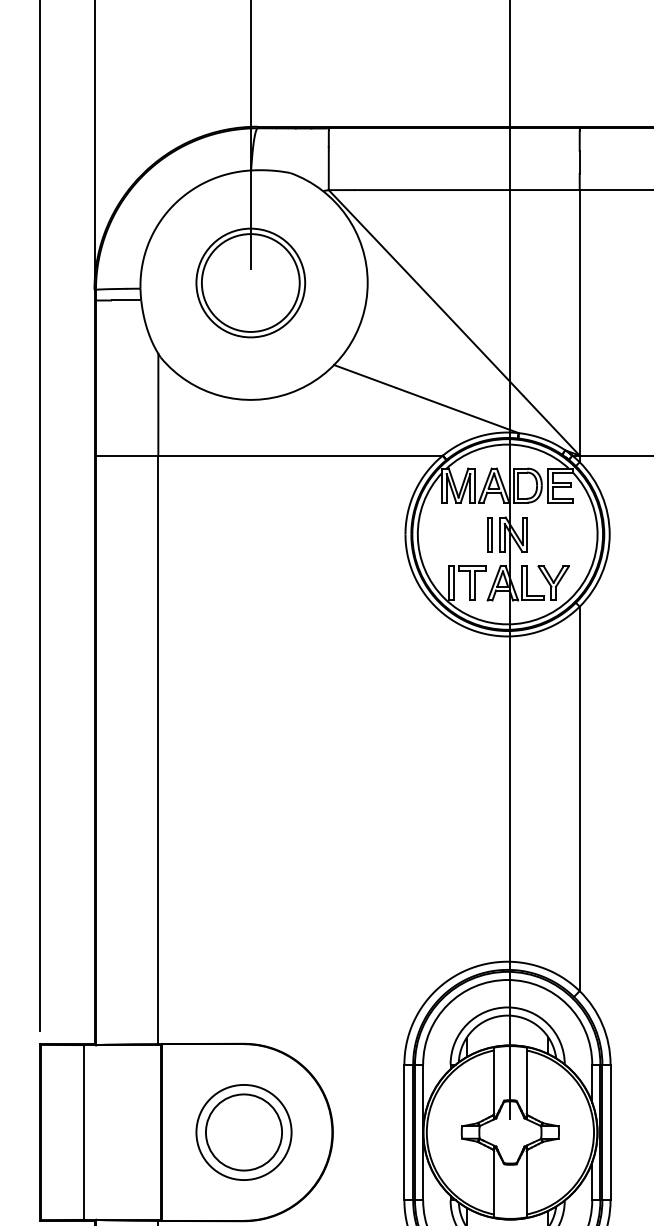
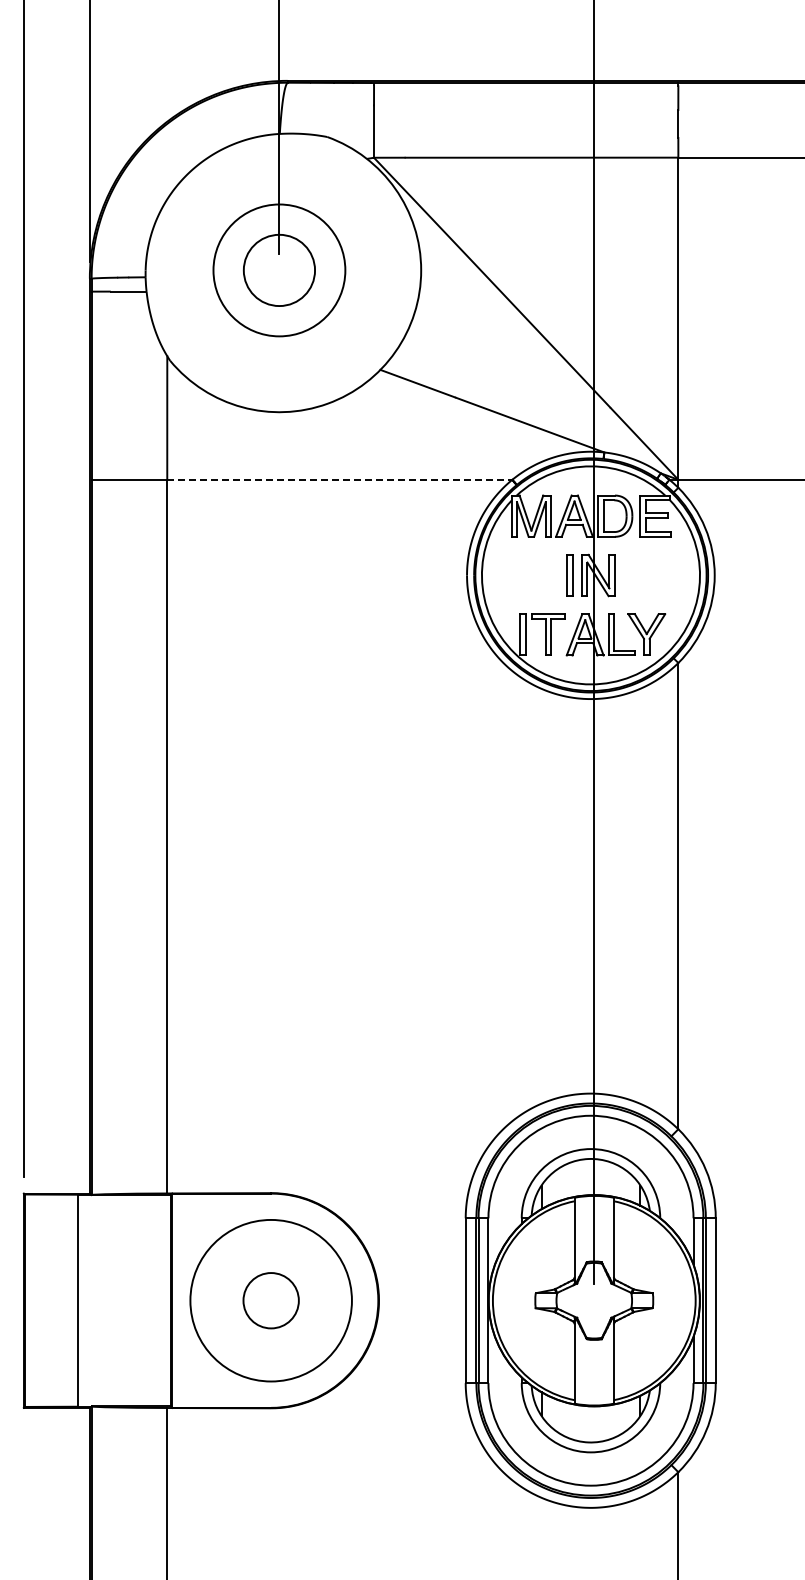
circle: (250, 283) -> (279, 270), size x0.6
line: (300, 455) -> (339, 479), solid -> dashed
circle: (243, 1132) -> (270, 1300), size x1.4
circle: (244, 1132) -> (271, 1300), size x0.6

